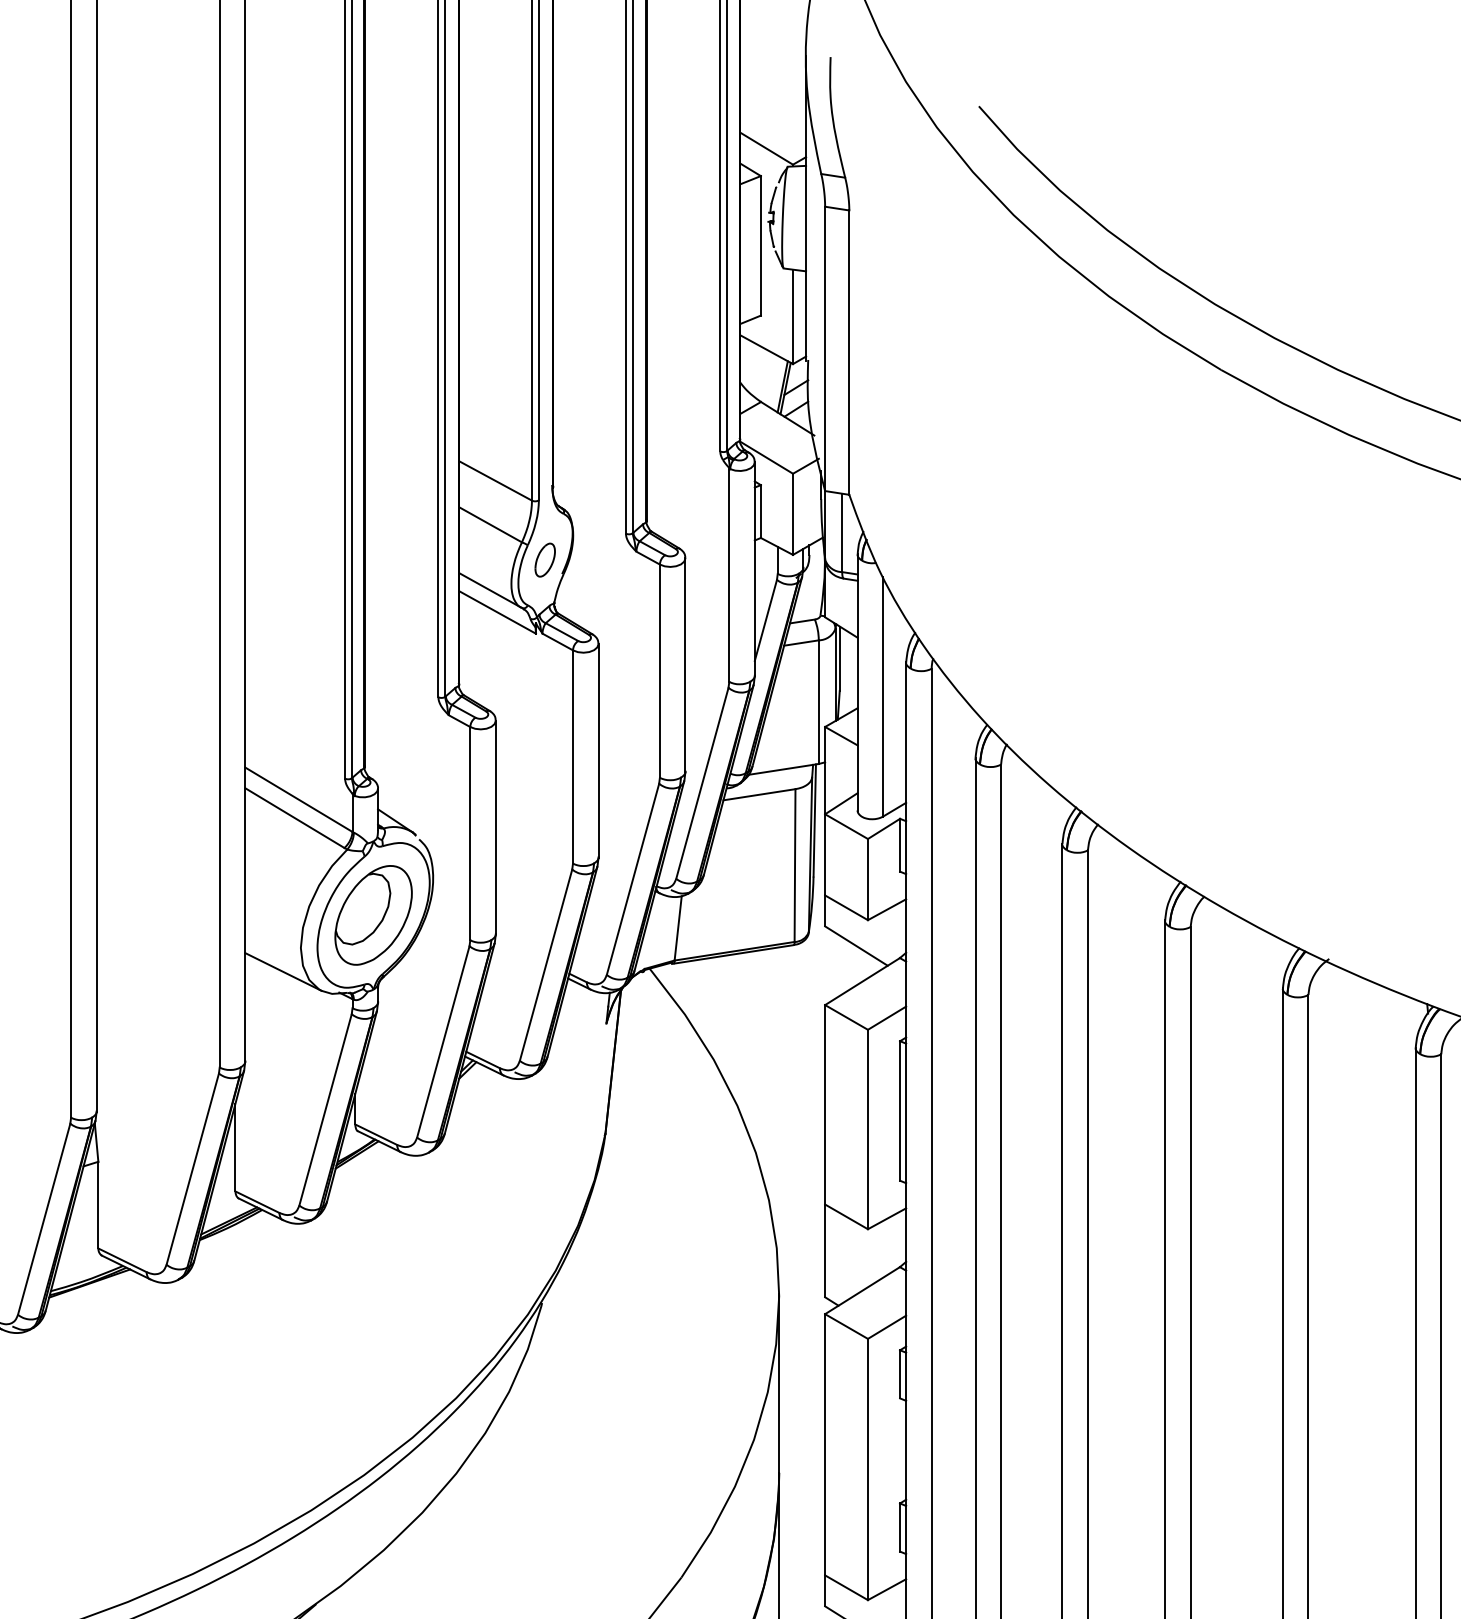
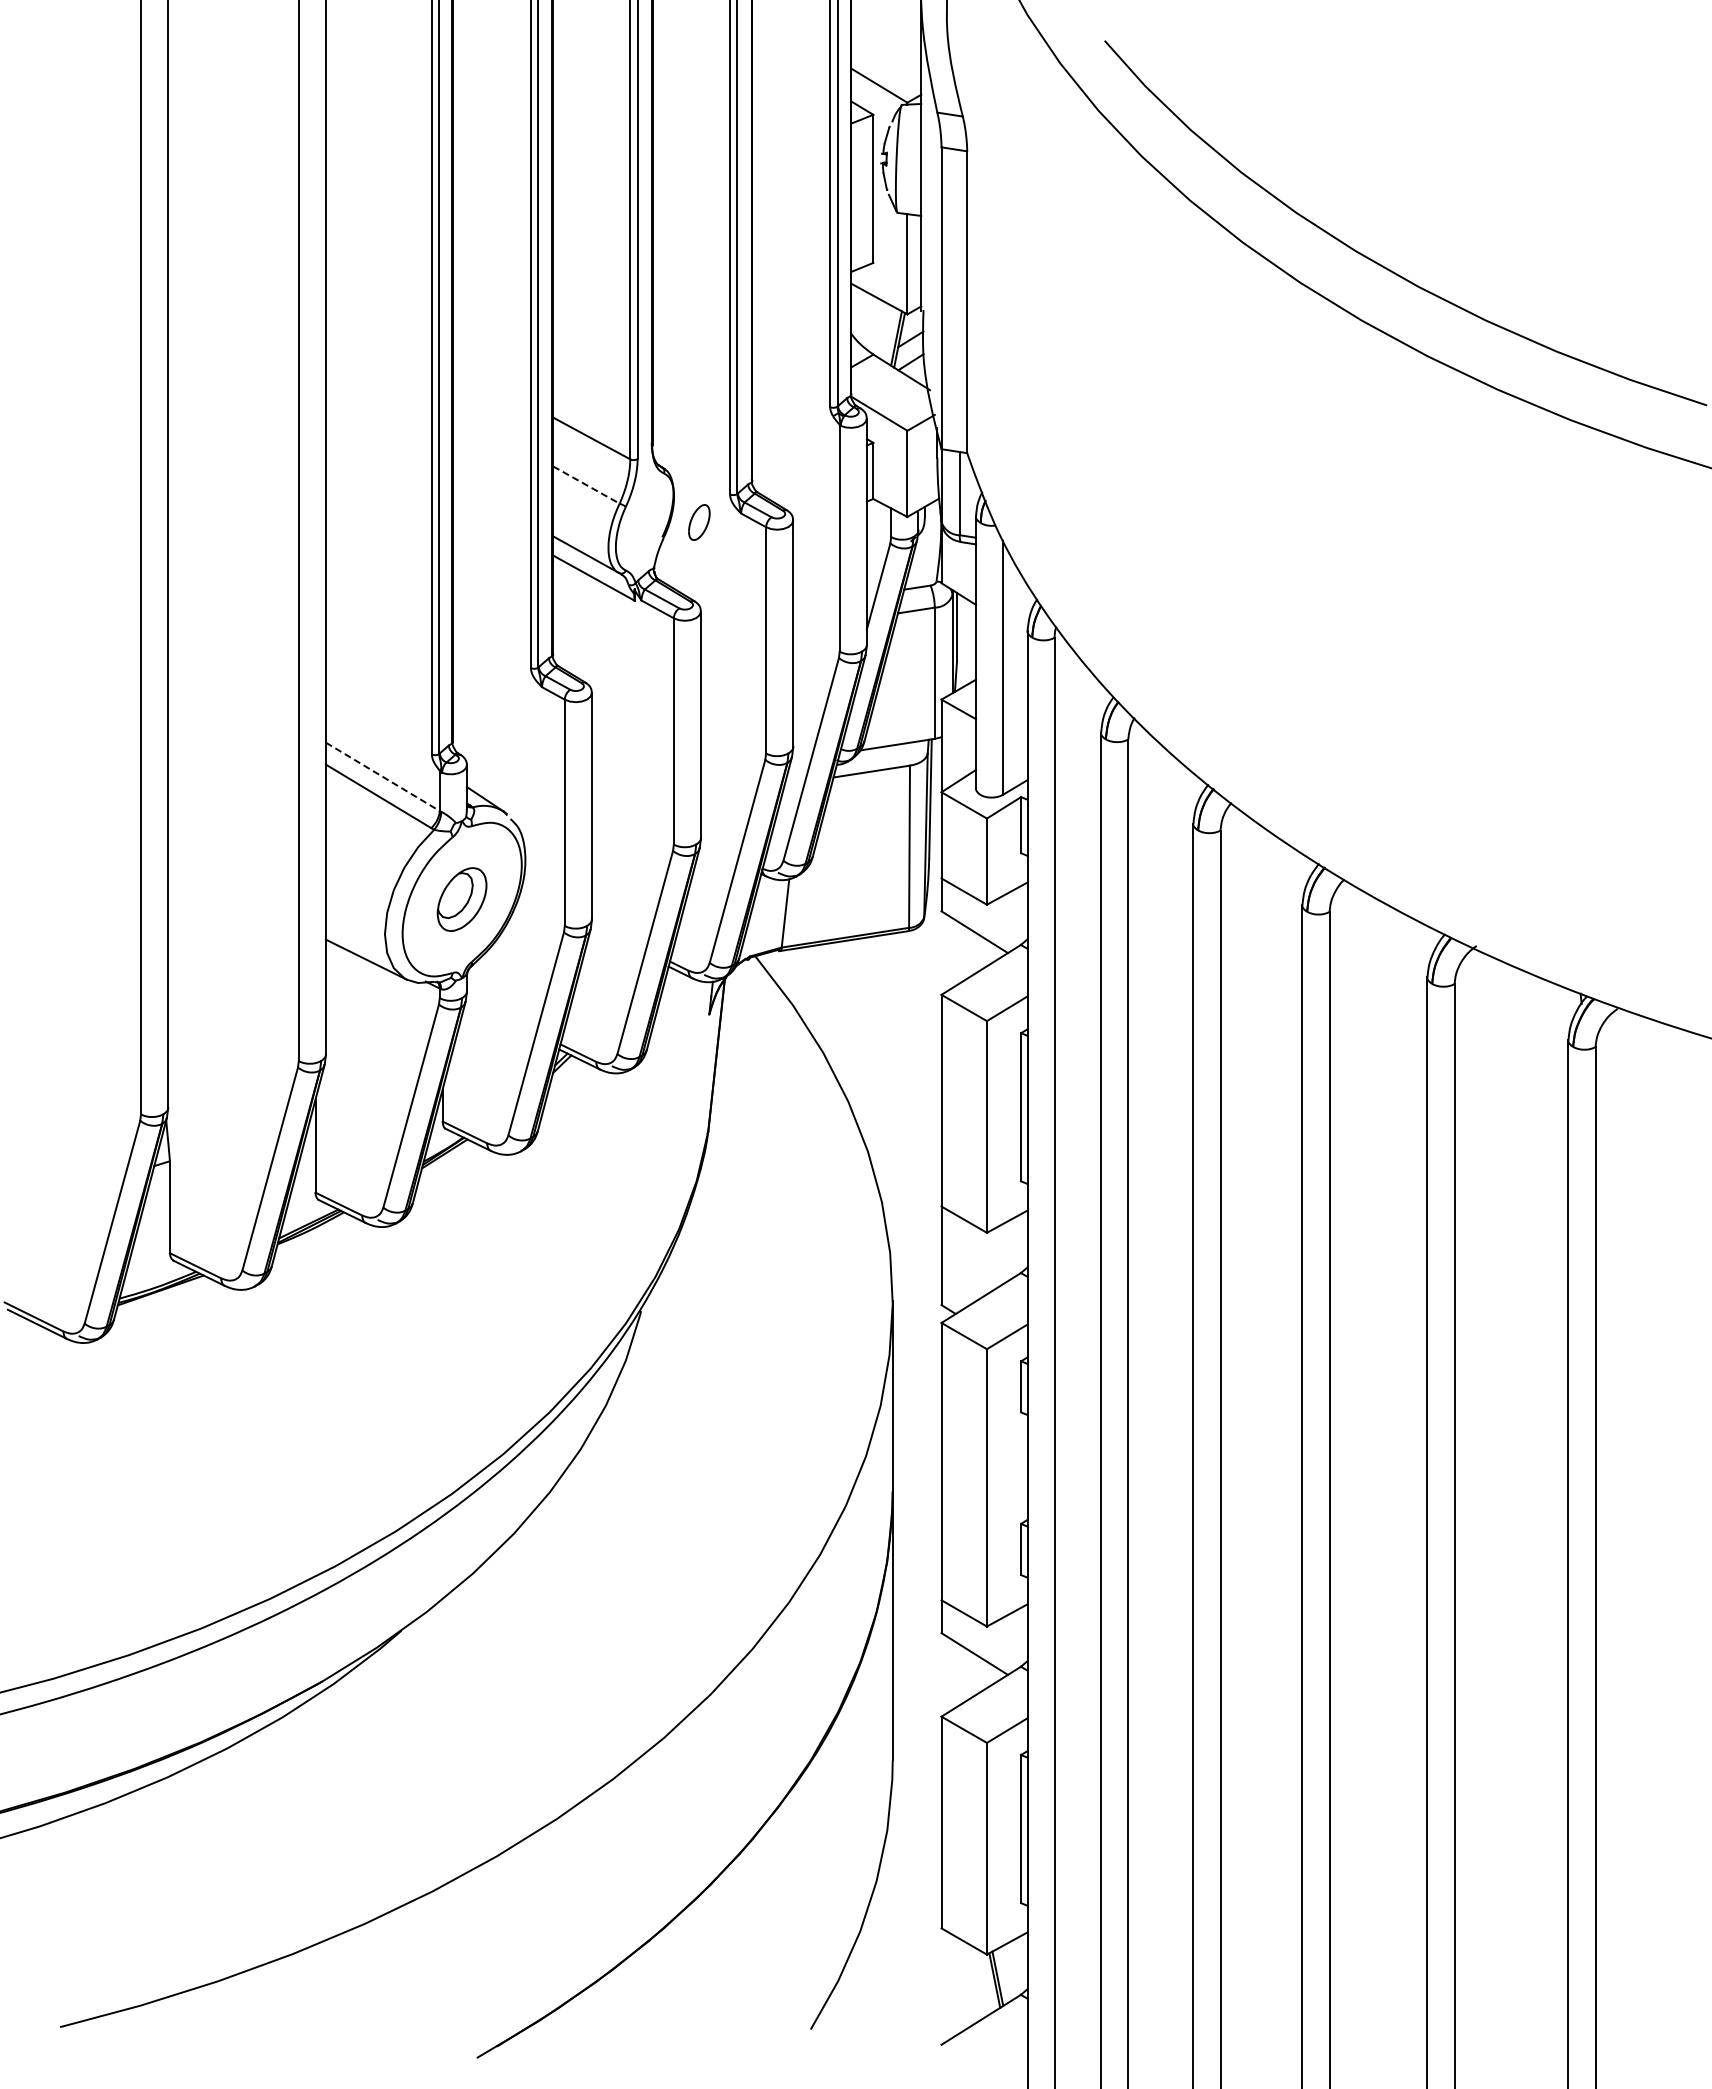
line: (490, 525) -> (586, 485), solid -> dashed
part: (545, 560) -> (699, 522), moved
line: (299, 800) -> (383, 777), solid -> dashed
part: (372, 915) -> (461, 899), size x0.6

